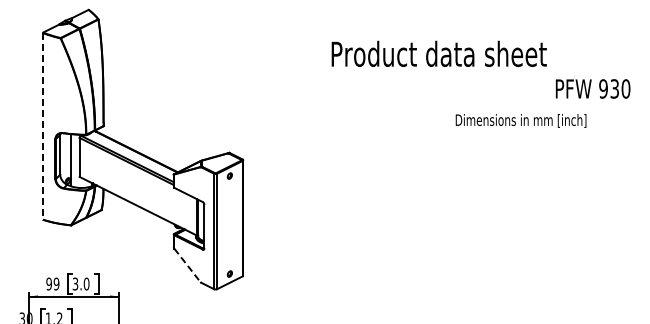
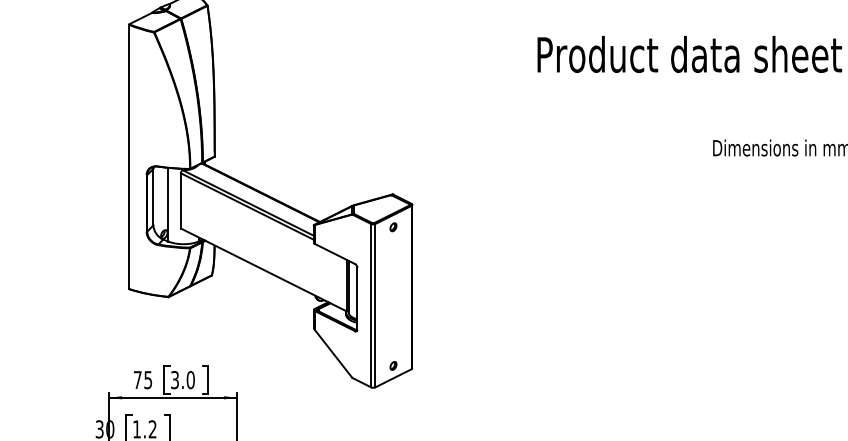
line: (42, 126) -> (128, 157), dashed -> solid
line: (187, 265) -> (333, 353), dashed -> solid
text: (52, 283) -> (142, 379), 99 -> 75

